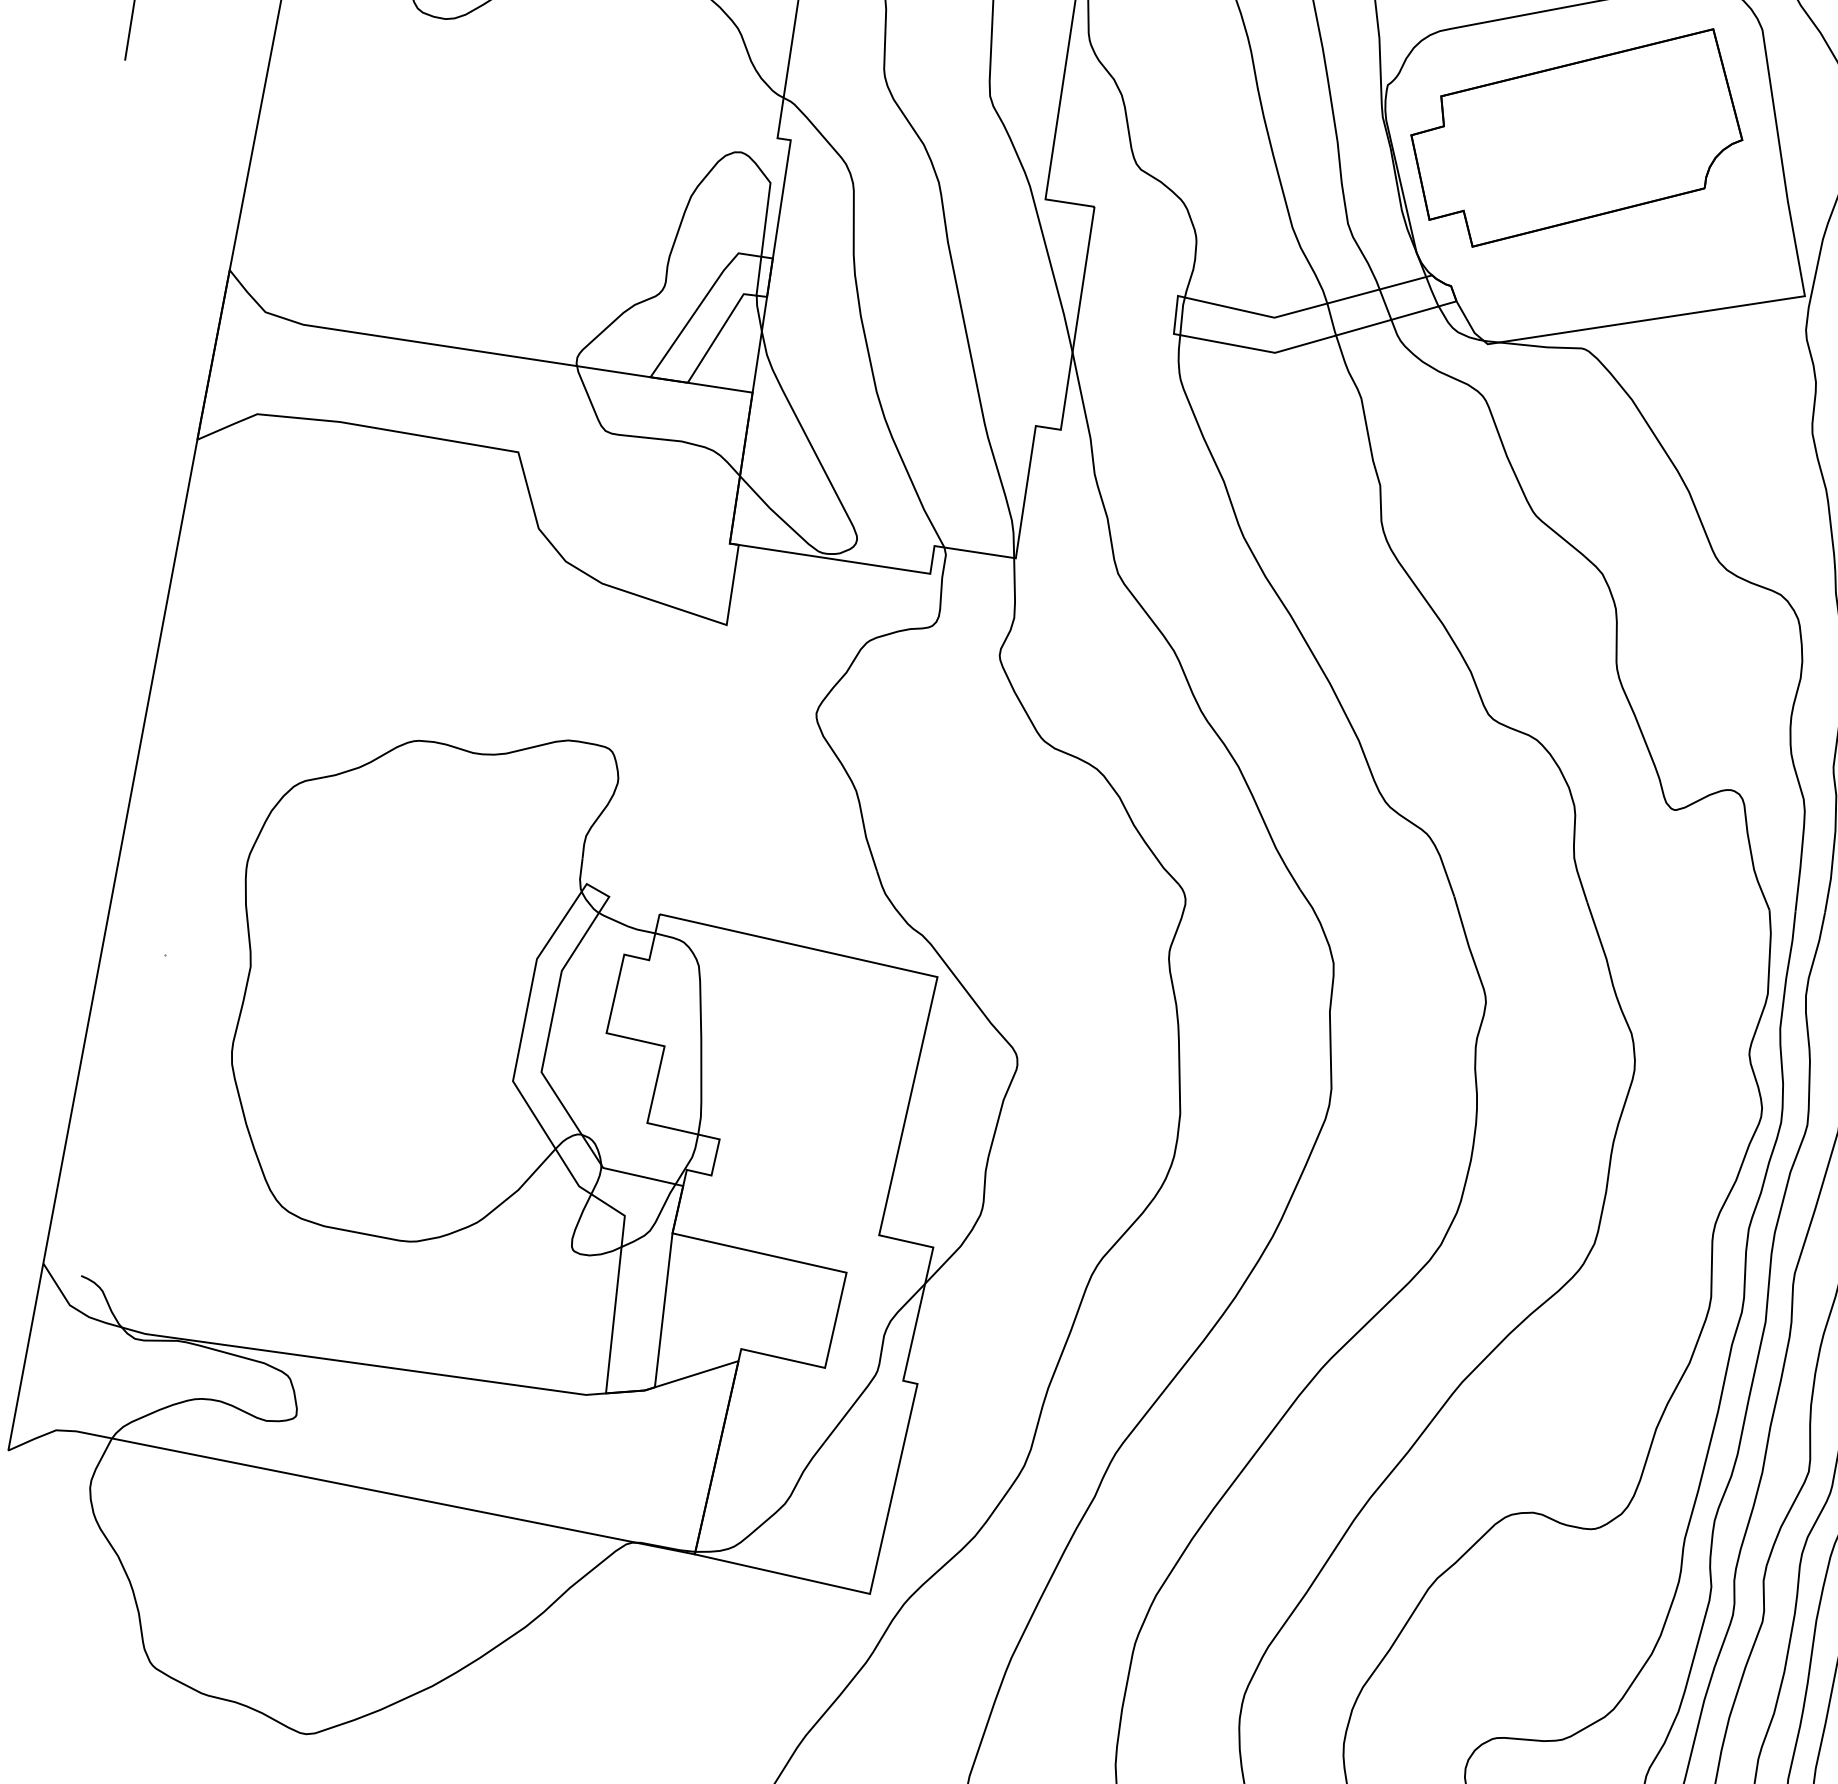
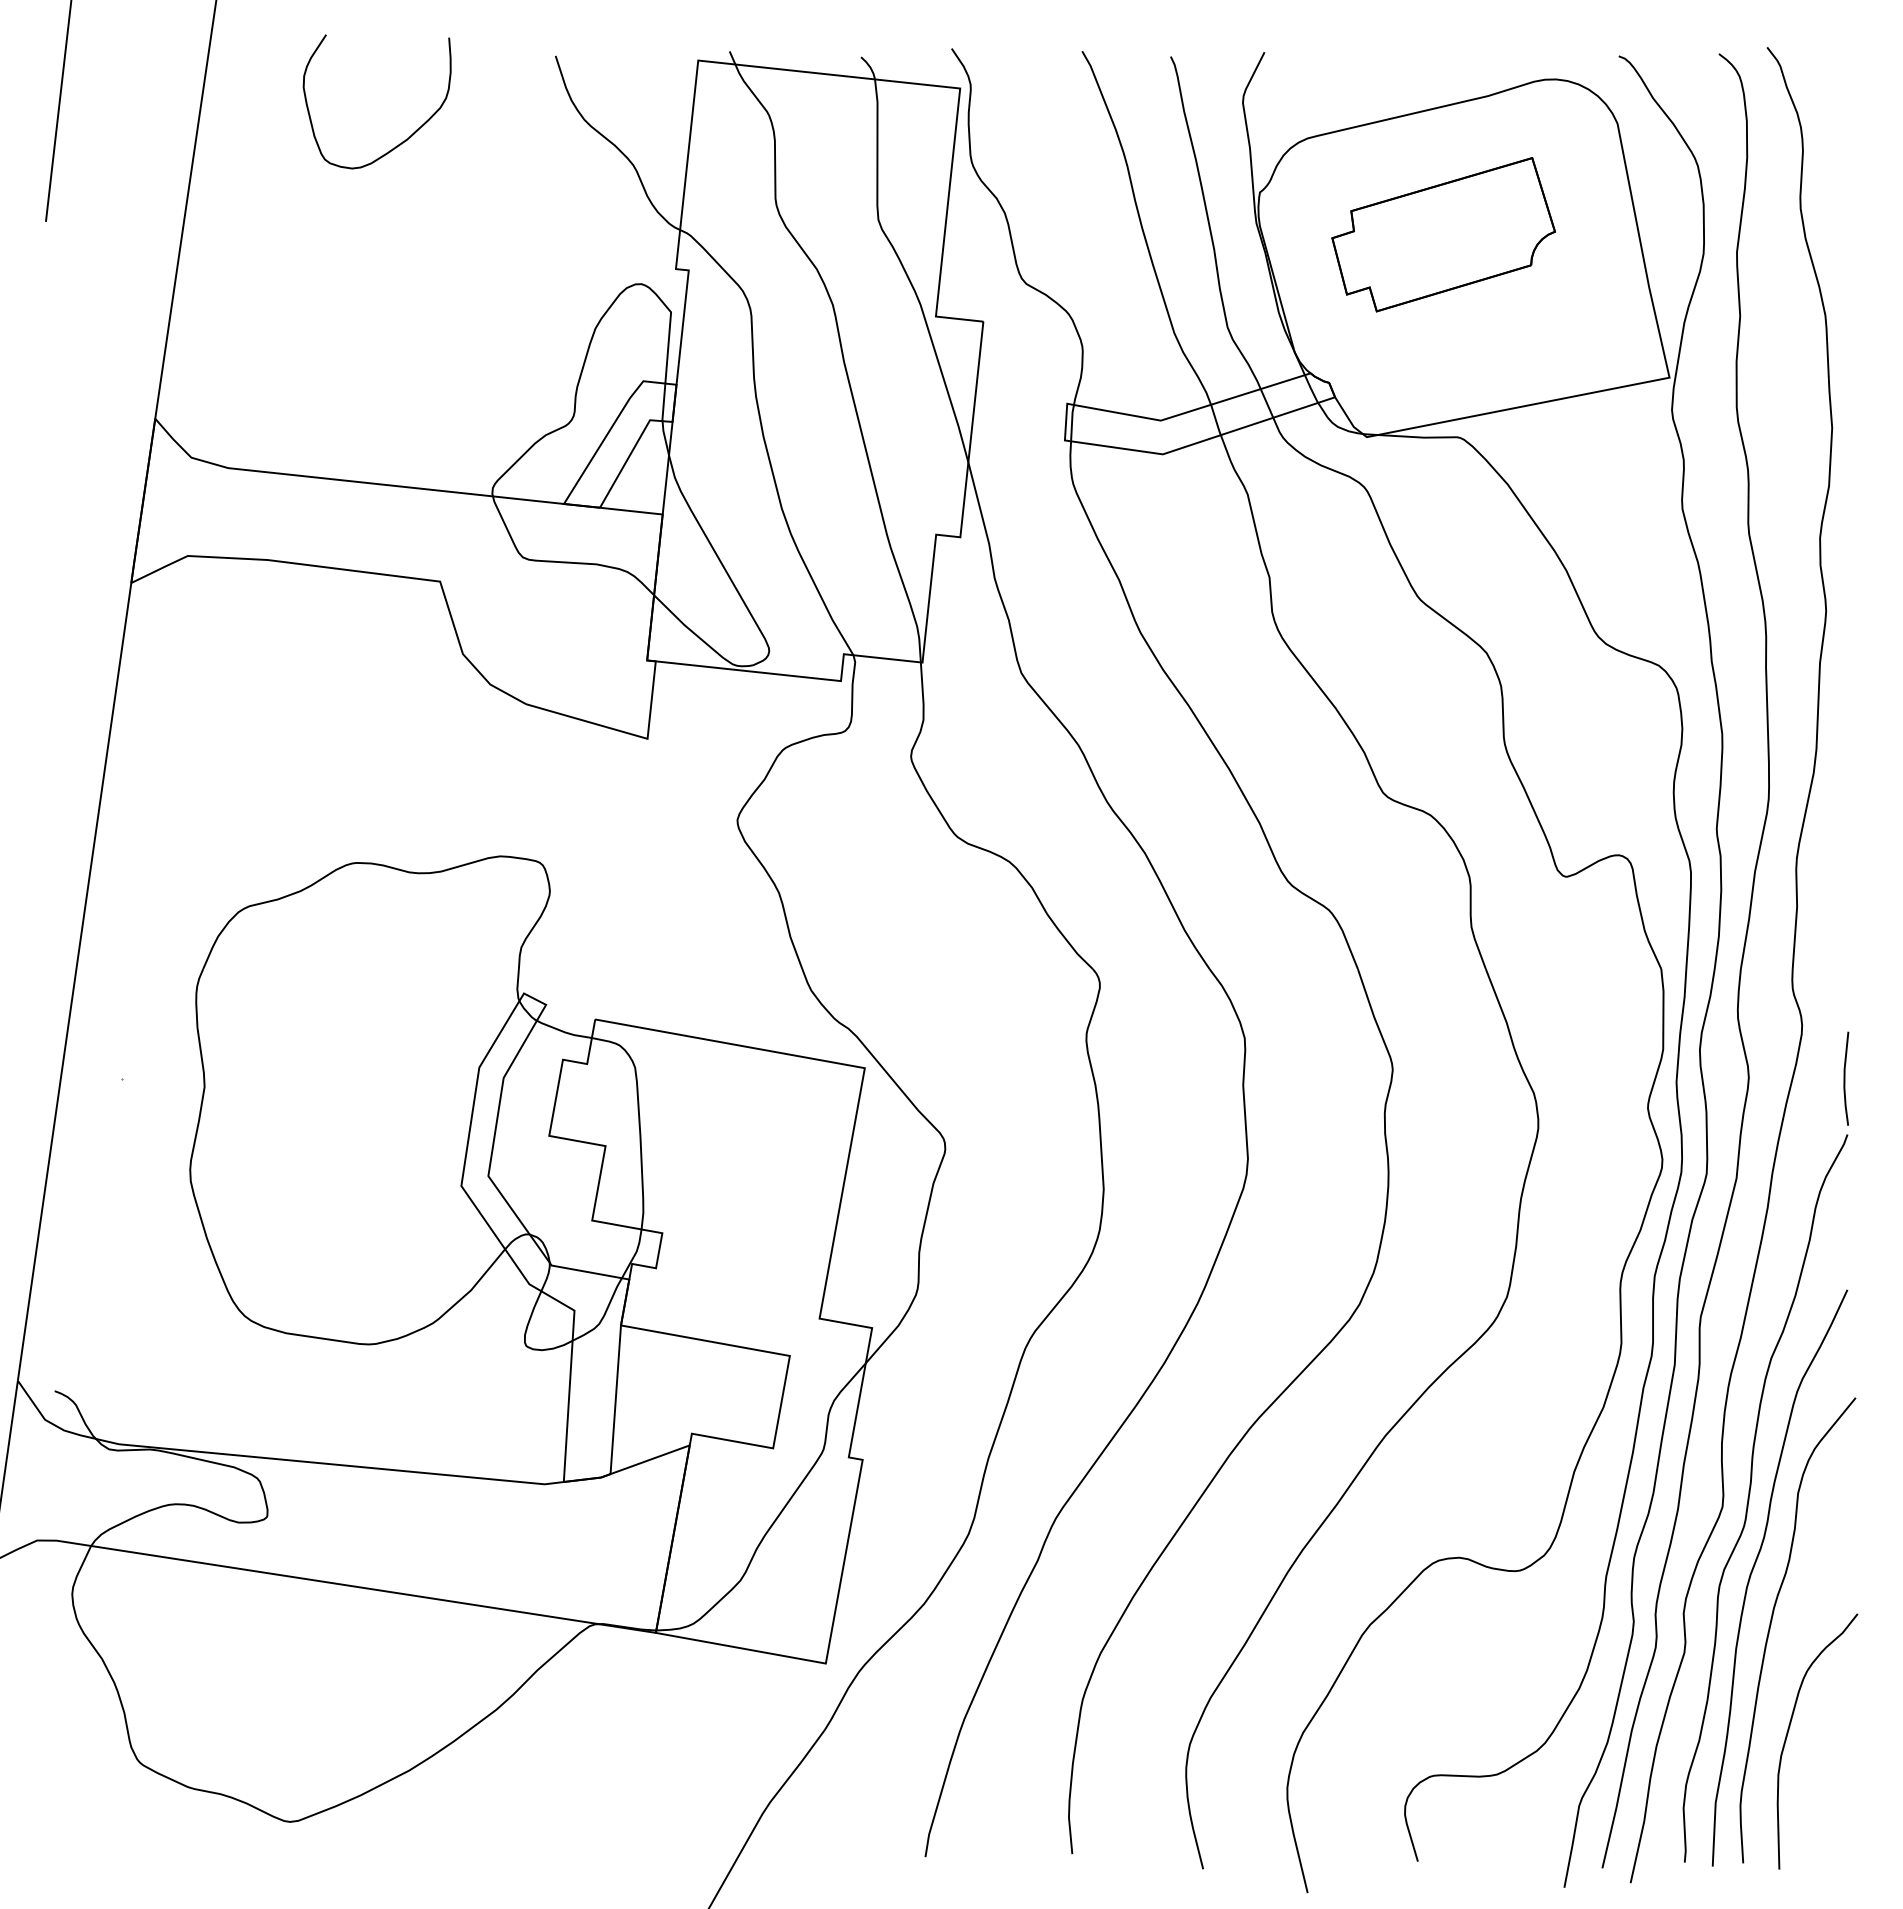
part: (1576, 137) -> (1443, 234), size x0.7

